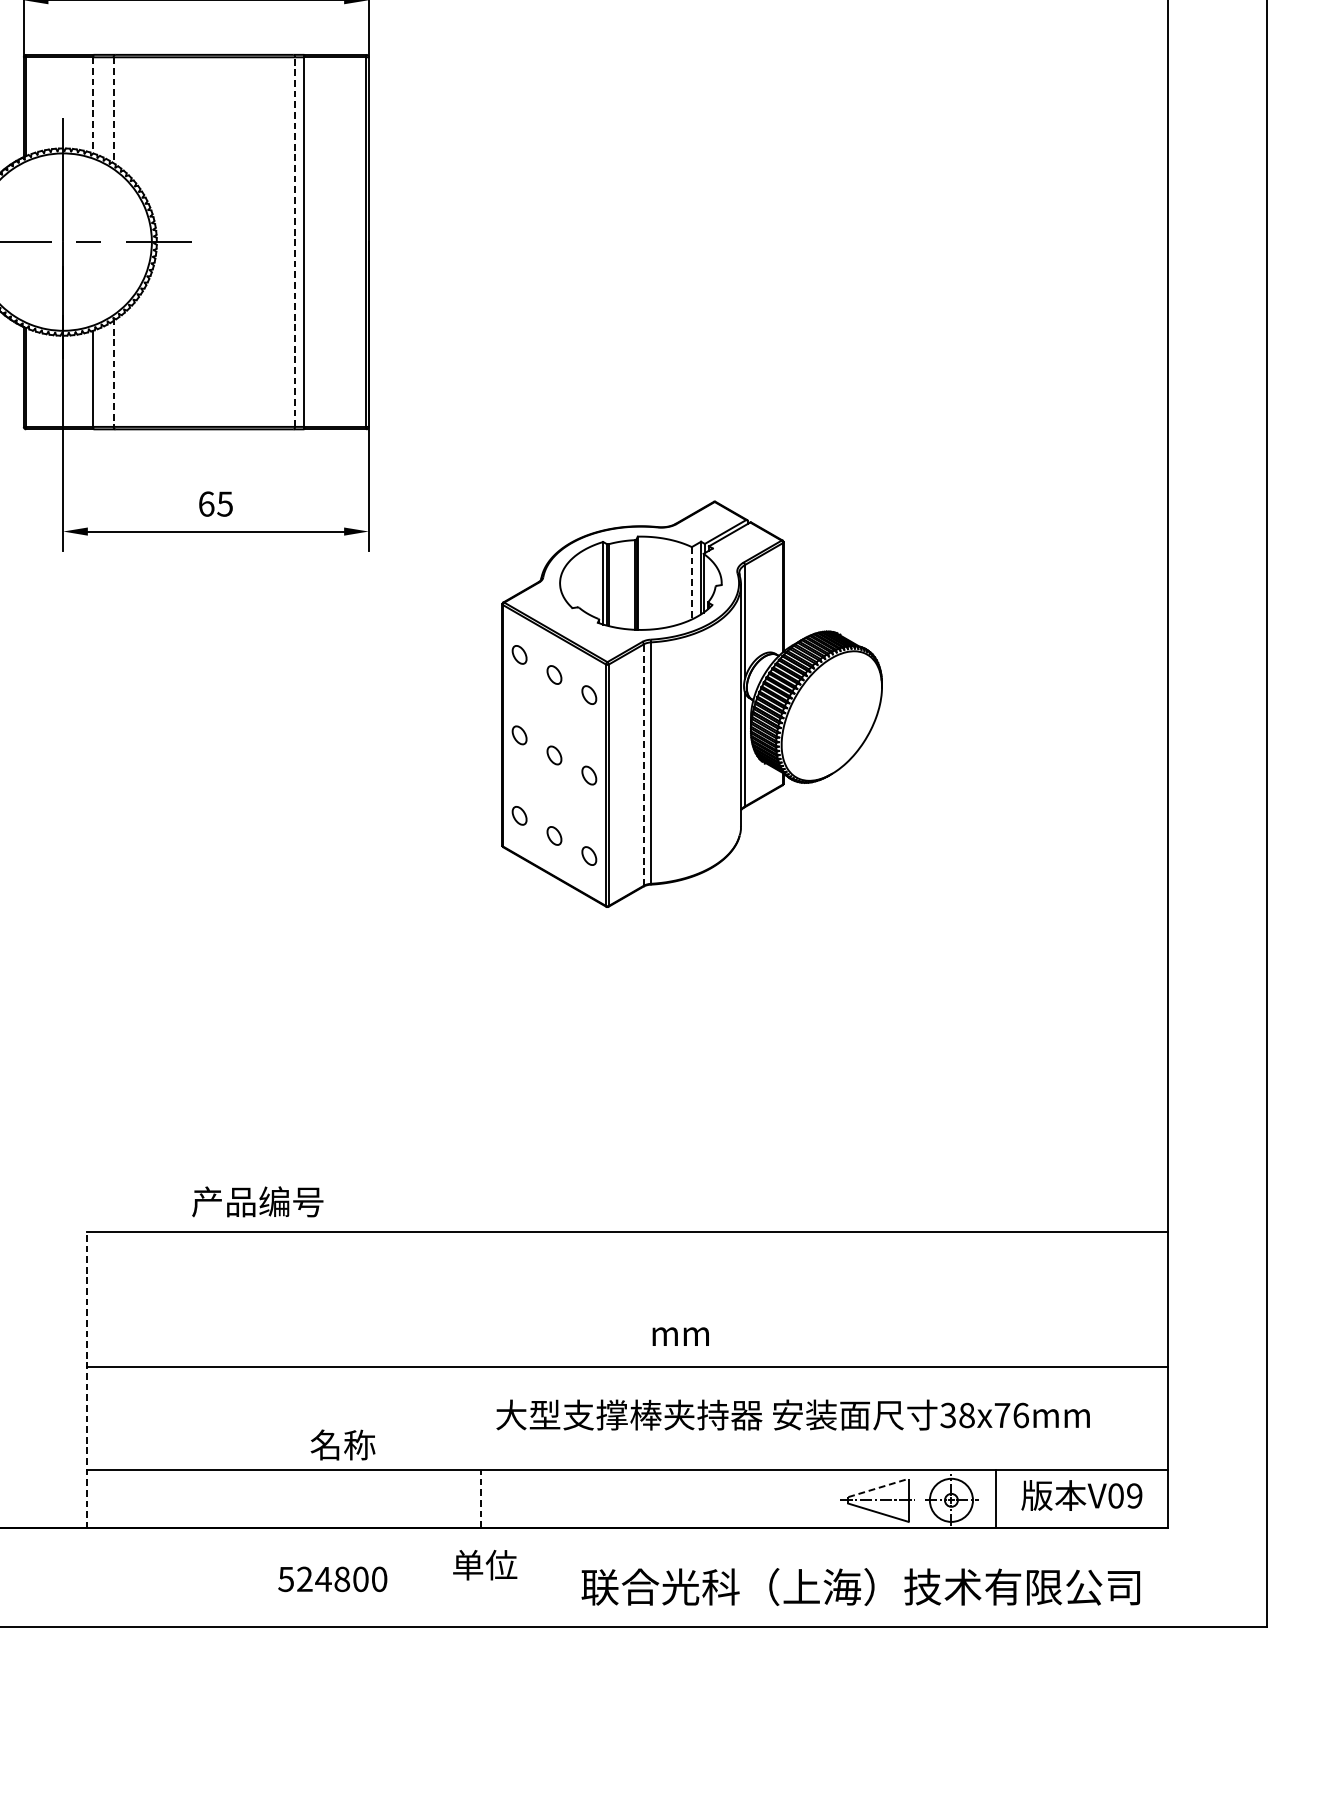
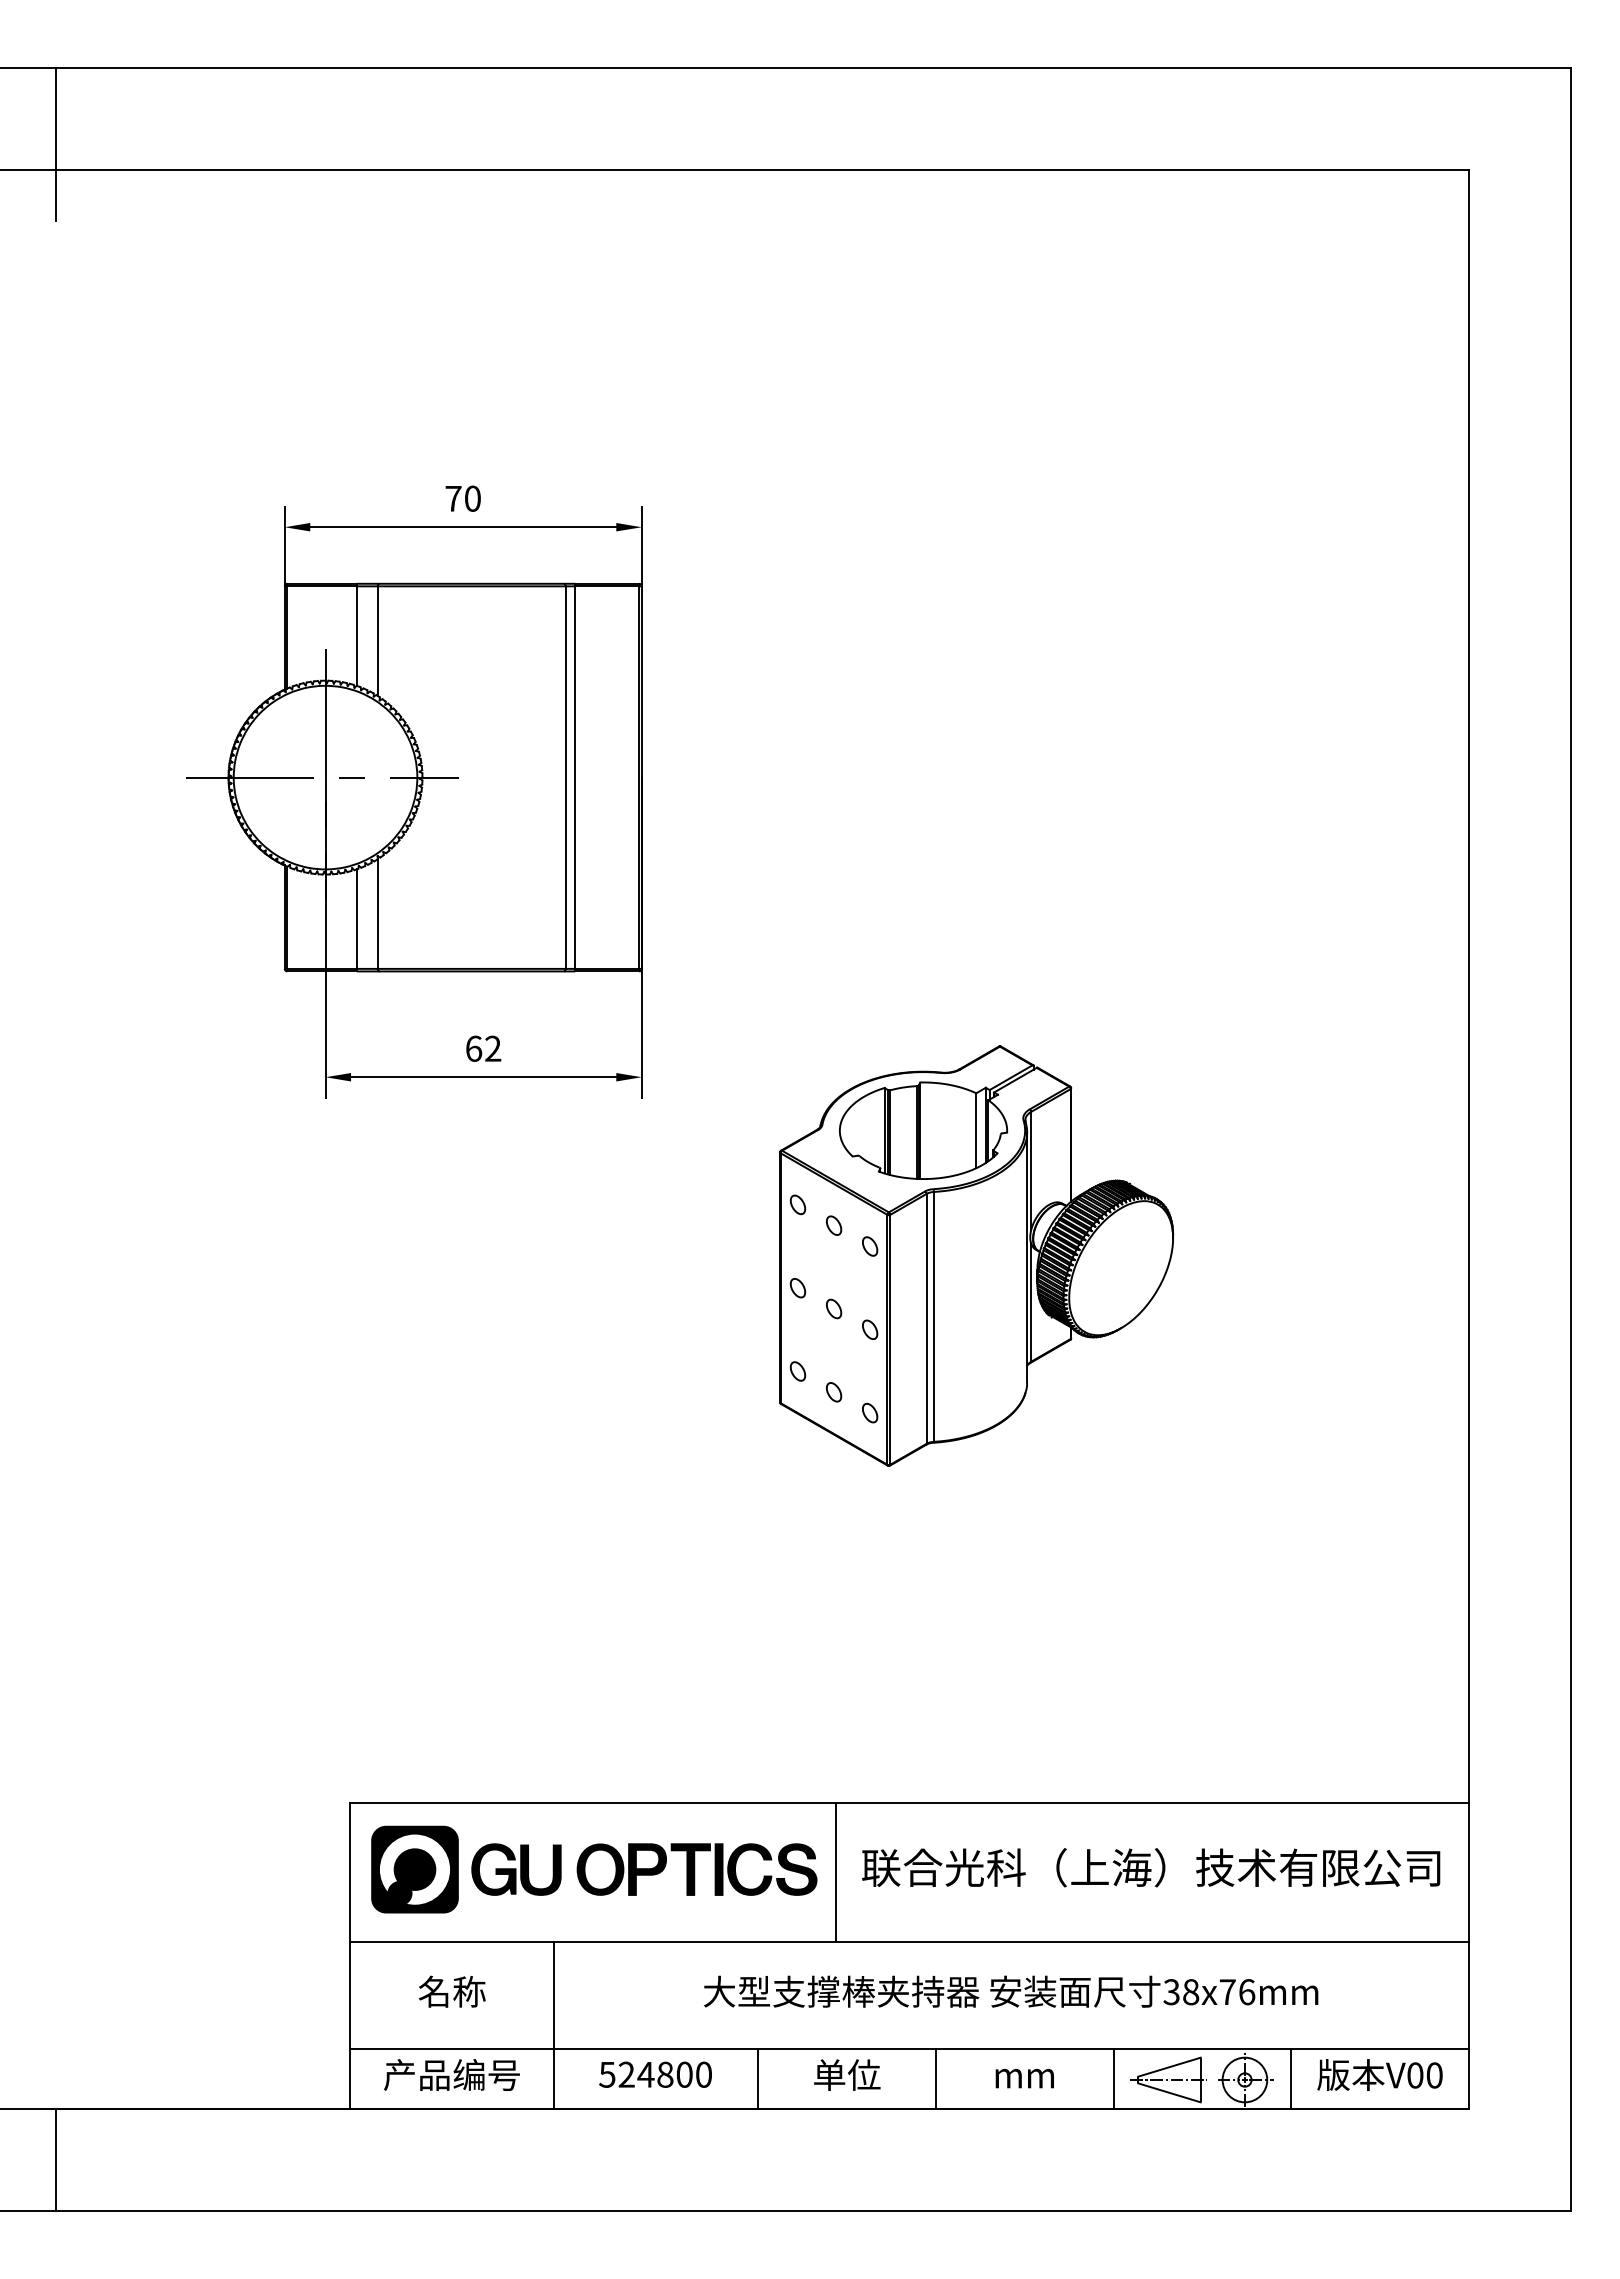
line: (93, 105) -> (356, 636), dashed -> solid
line: (113, 110) -> (377, 641), dashed -> solid
line: (295, 241) -> (565, 777), dashed -> solid
line: (113, 373) -> (377, 913), dashed -> solid
text: (224, 503) -> (492, 1048), 65 -> 62
line: (692, 583) -> (976, 1131), dashed -> solid
line: (643, 764) -> (926, 1318), dashed -> solid
text: (257, 1201) -> (451, 2074), moved
part: (323, 1296) -> (594, 1869), added
line: (556, 1298) -> (836, 1871), added
text: (680, 1336) -> (1024, 2078), moved
line: (87, 1380) -> (350, 1955), dashed -> solid
text: (793, 1414) -> (1011, 1991), moved
text: (342, 1444) -> (451, 1991), moved
line: (284, 1446) -> (554, 2024), added
line: (878, 1488) -> (1169, 2067), dashed -> solid
text: (1134, 1495) -> (1434, 2075), V09 -> V00
line: (481, 1498) -> (758, 2078), dashed -> solid
line: (652, 1498) -> (935, 2078), added
line: (824, 1498) -> (1113, 2078), added
text: (485, 1564) -> (847, 2074), moved
text: (332, 1579) -> (655, 2074), moved
text: (861, 1586) -> (1151, 1867), moved

